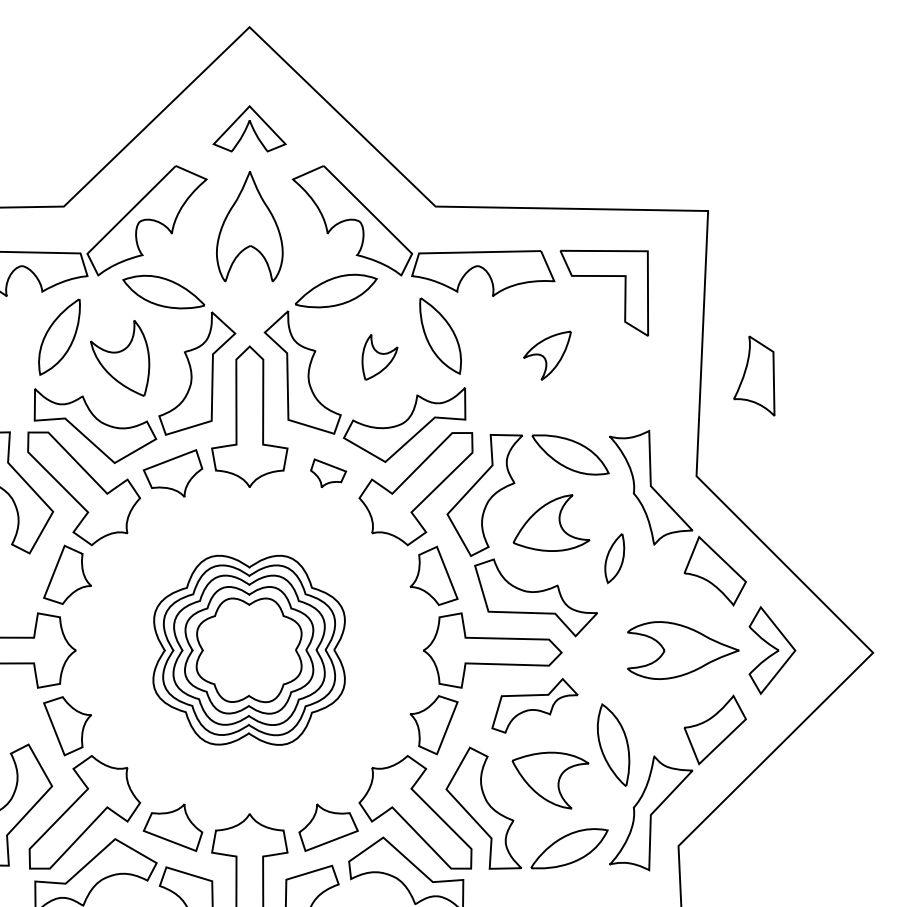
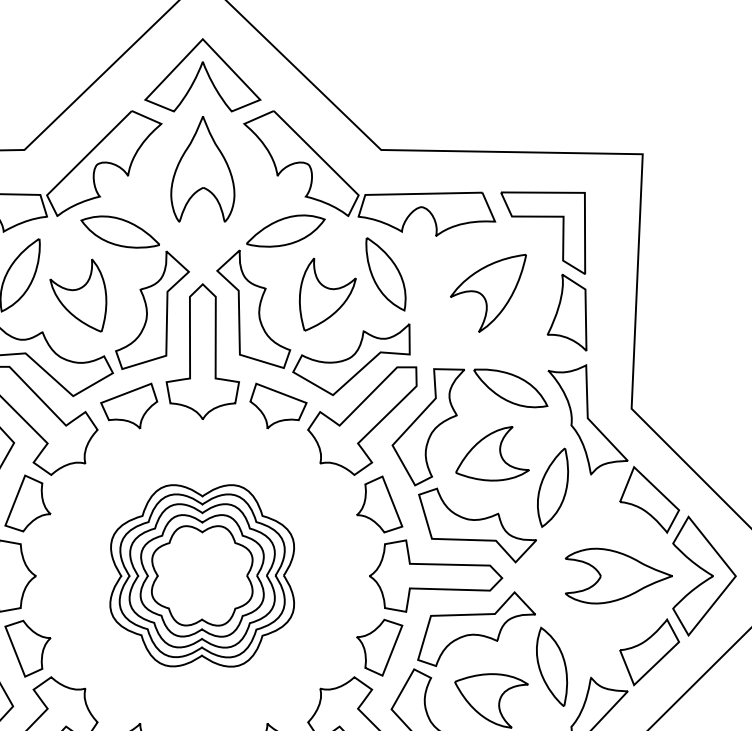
part: (249, 128) -> (202, 75), size x1.67
part: (547, 355) -> (488, 292), size x1.67
part: (379, 357) -> (327, 294), size x1.67
part: (754, 375) -> (567, 312), moved
part: (328, 473) -> (278, 406), size x1.67
part: (614, 558) -> (552, 487), size x1.67
part: (772, 650) -> (704, 576), size x1.43
part: (534, 705) -> (476, 628), size x1.43

